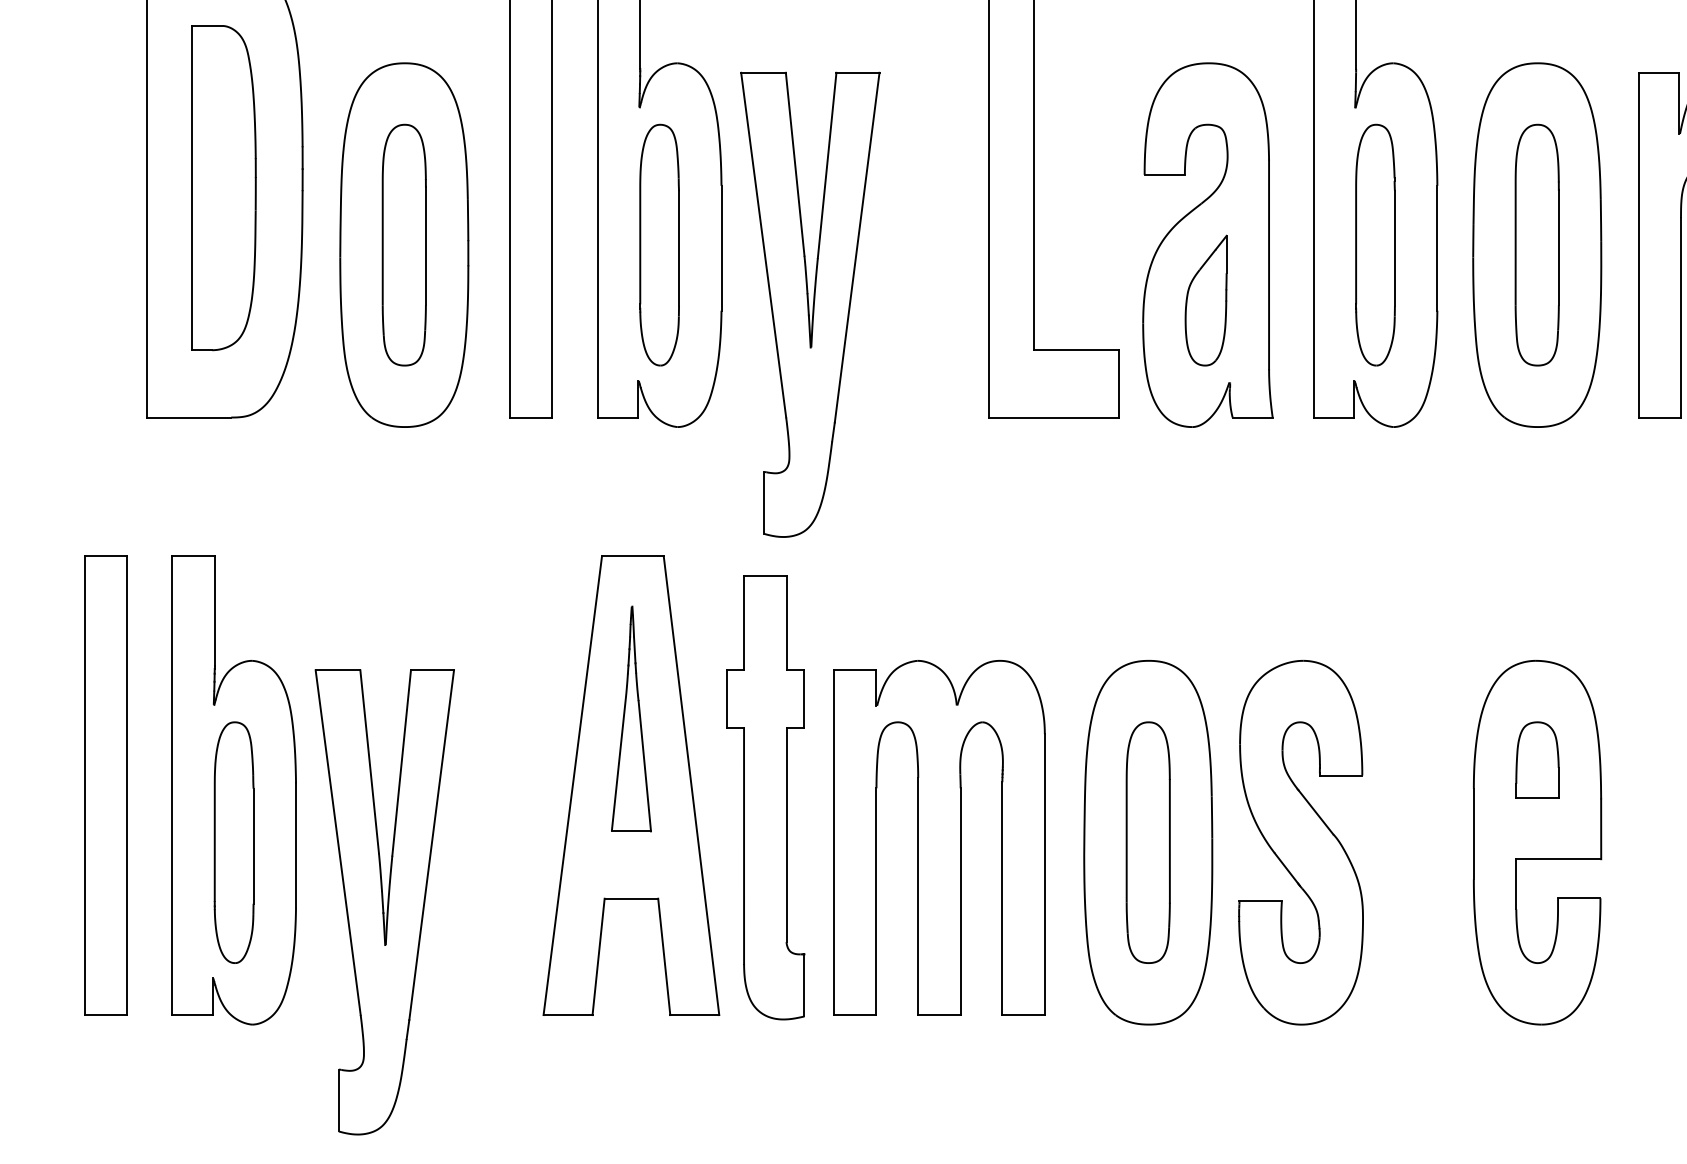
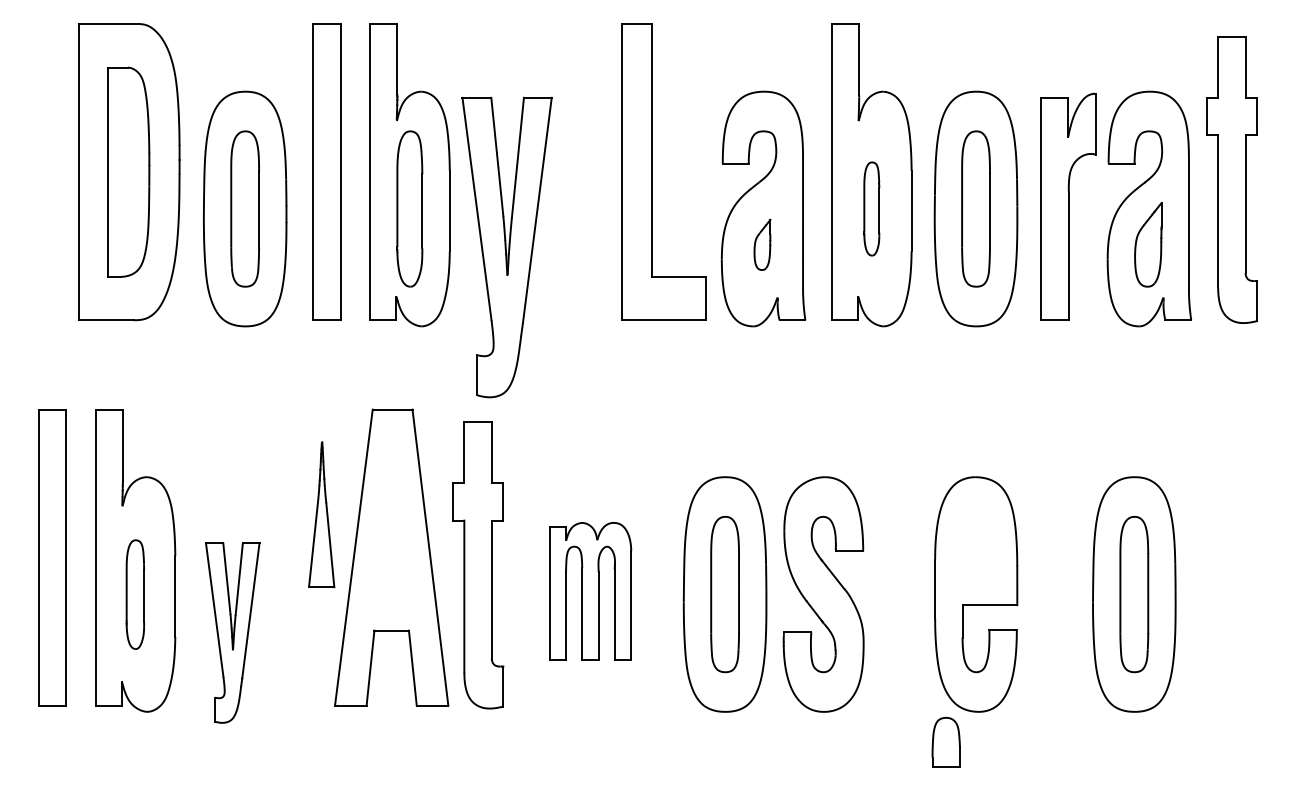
part: (1375, 244) -> (871, 208), size x0.6
part: (1206, 300) -> (762, 244), size x0.6
part: (631, 718) -> (321, 514), moved
part: (1536, 760) -> (945, 742), moved
part: (939, 838) -> (590, 591), size x0.6
part: (234, 842) -> (135, 594), size x0.7
part: (384, 901) -> (232, 632), size x0.6

